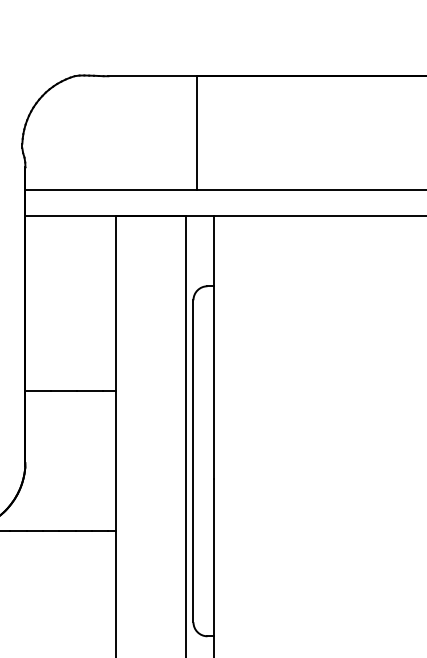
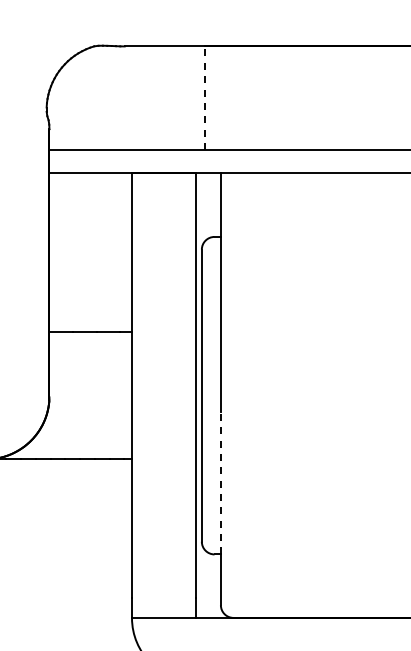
line: (197, 133) -> (205, 98), solid -> dashed
line: (214, 556) -> (220, 482), solid -> dashed

